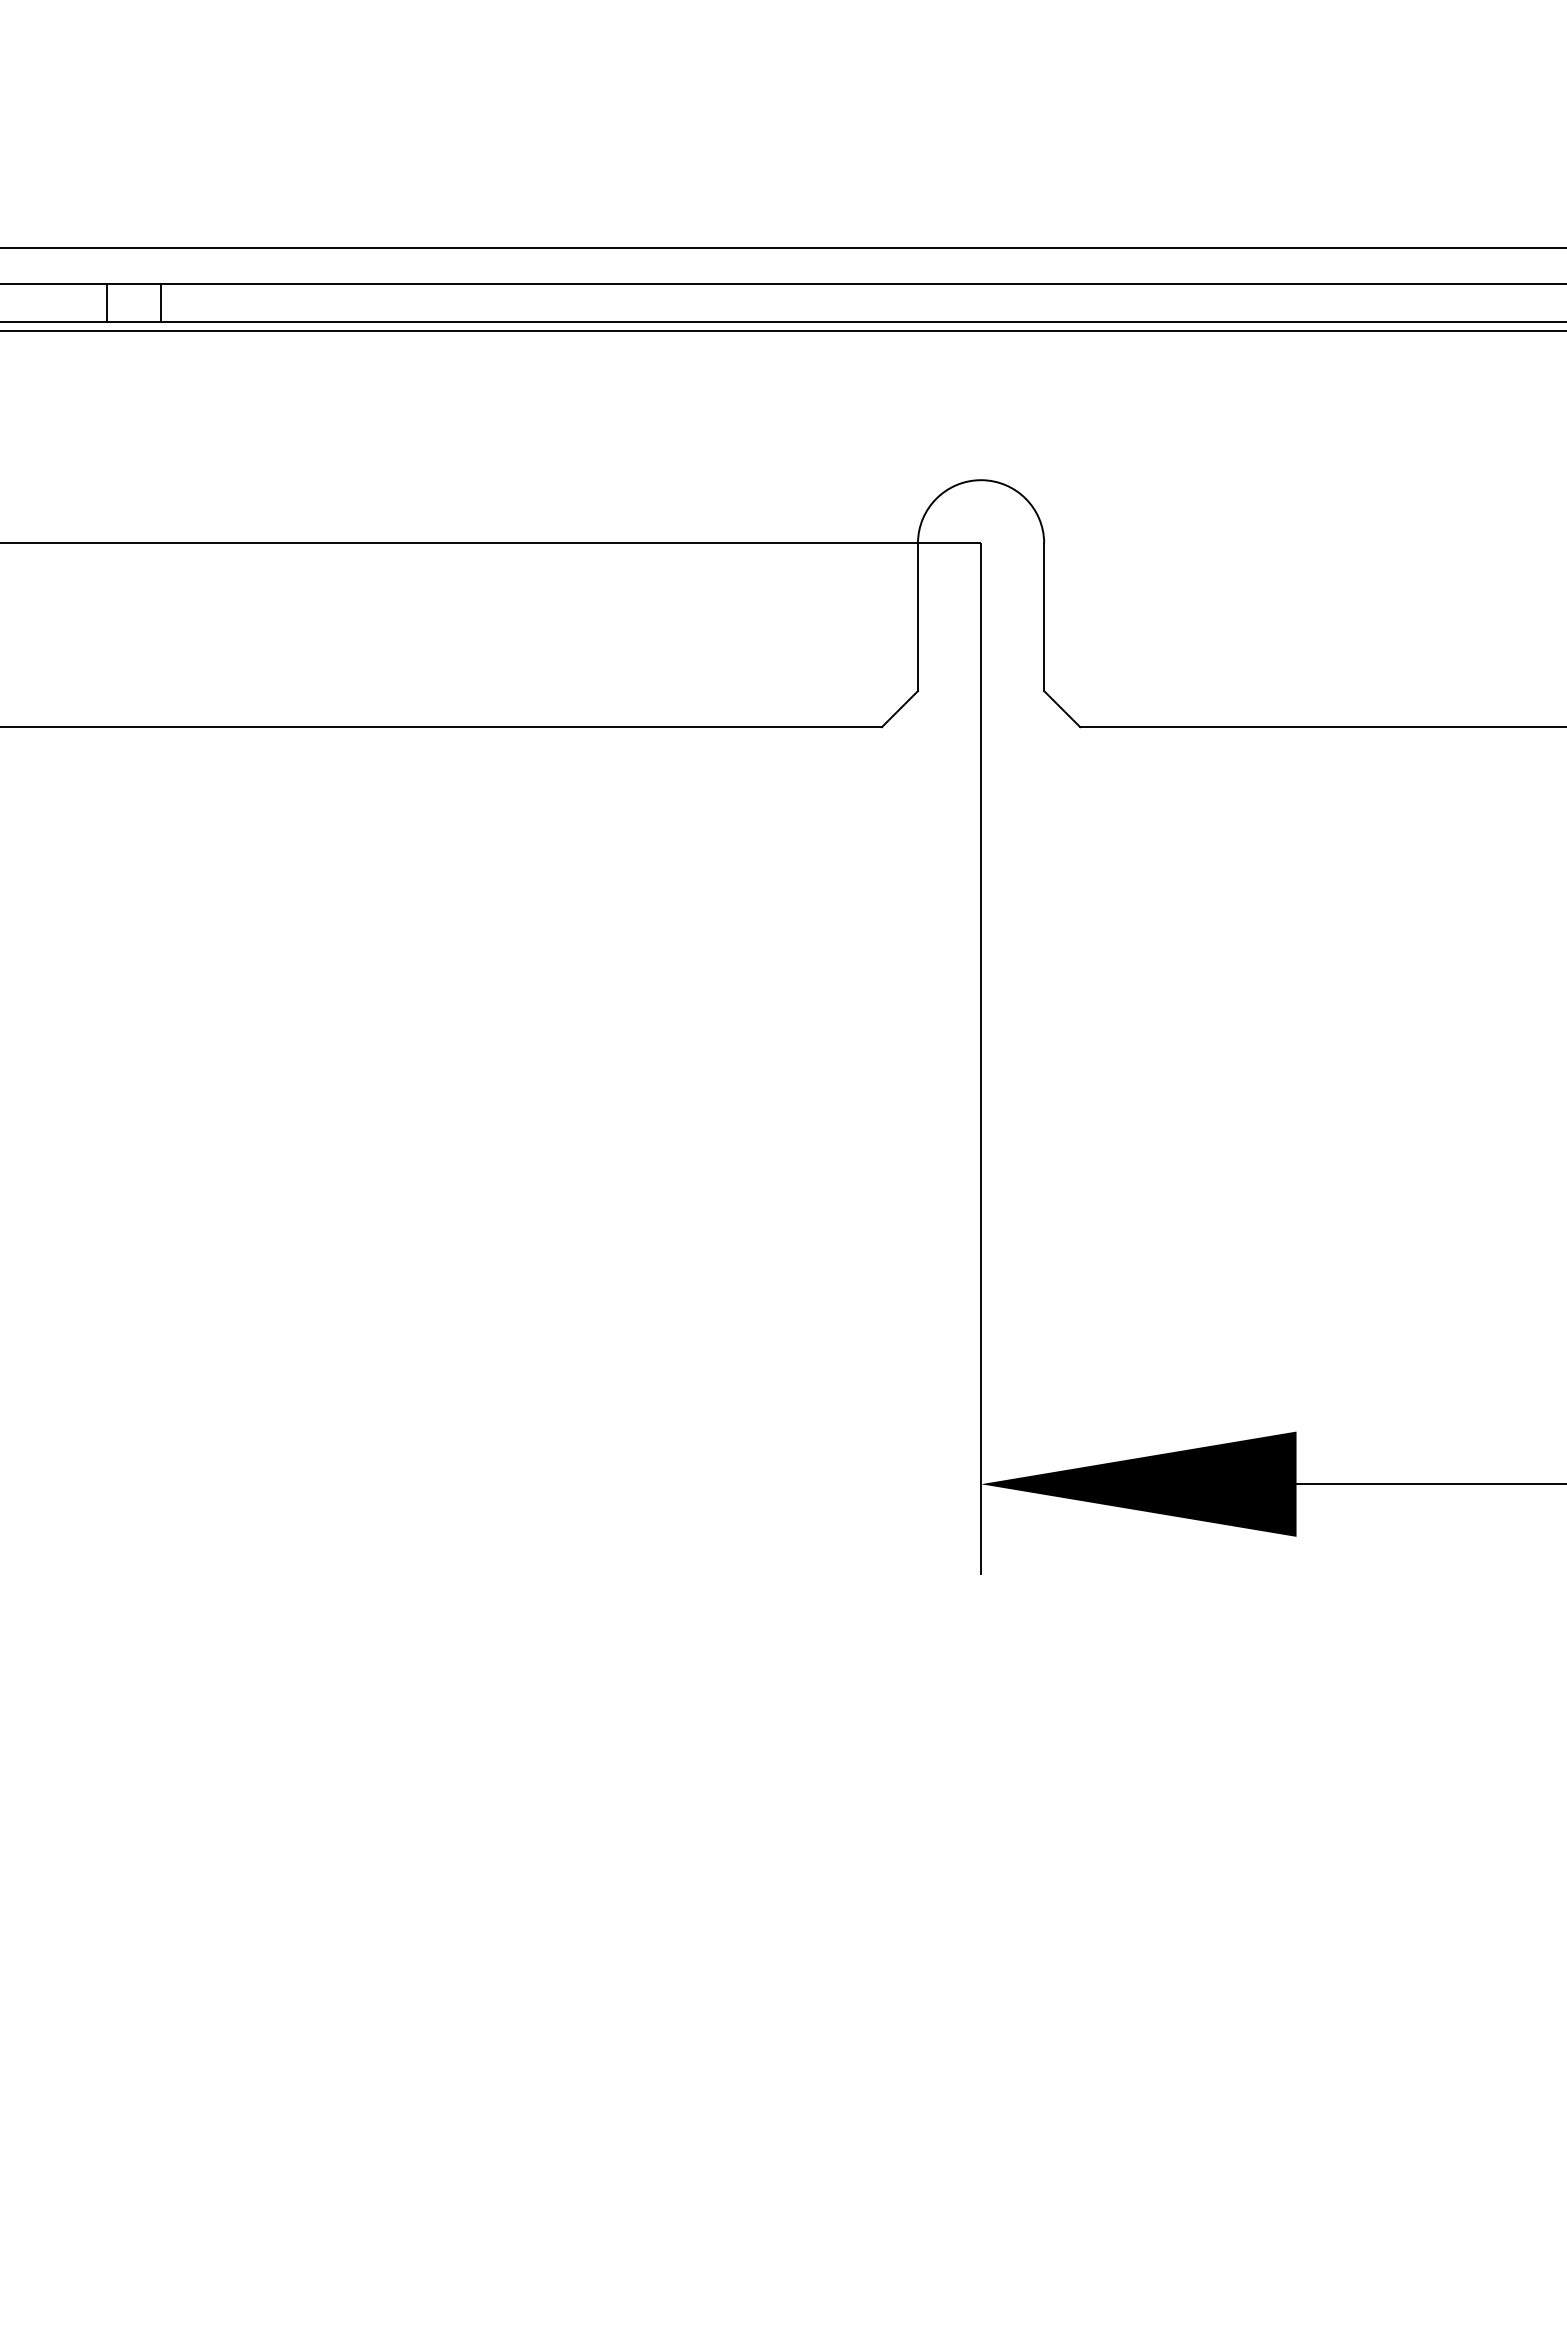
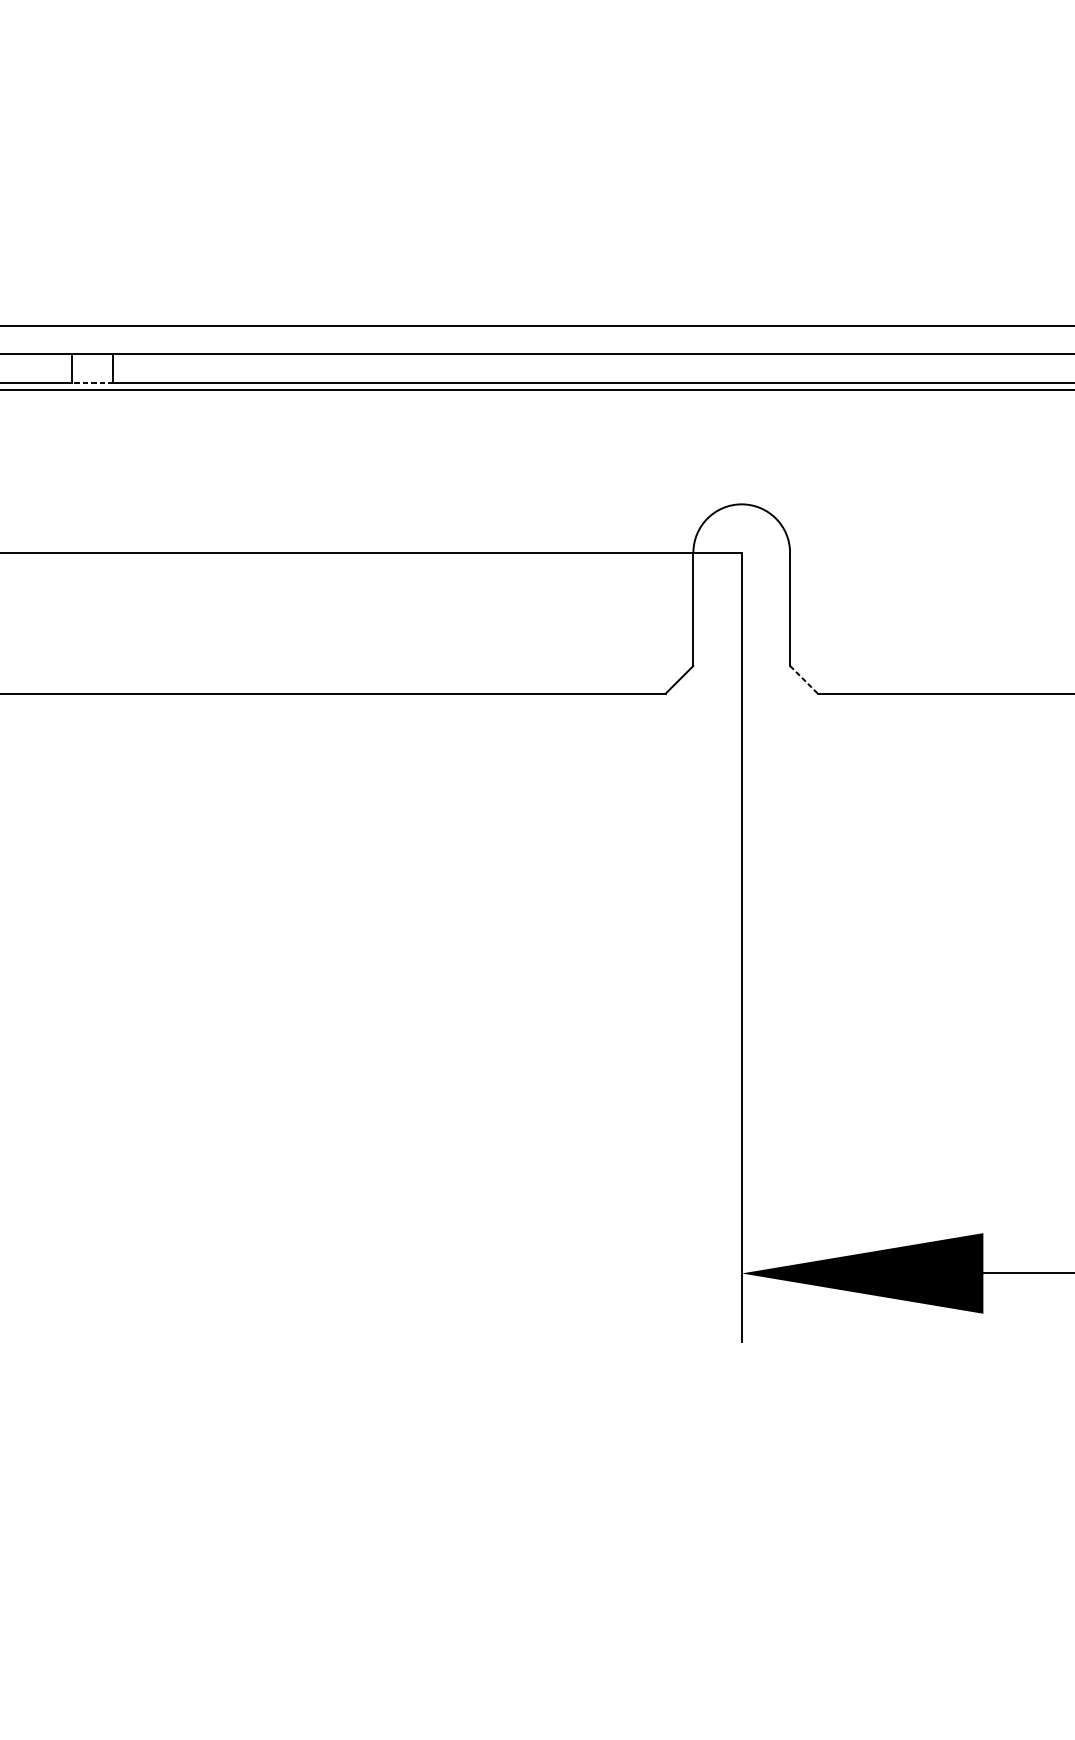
line: (133, 321) -> (92, 382), solid -> dashed
line: (1062, 709) -> (804, 680), solid -> dashed

